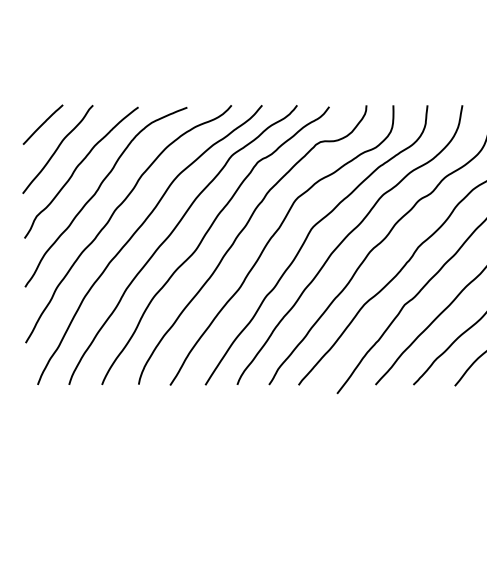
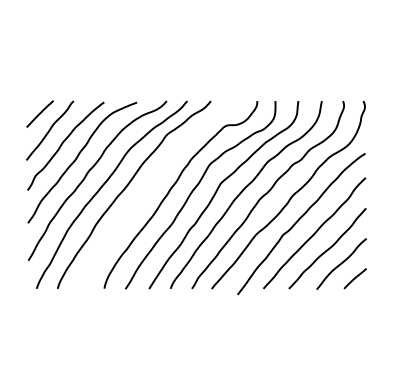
curve: (204, 240) -> (148, 191), removed

